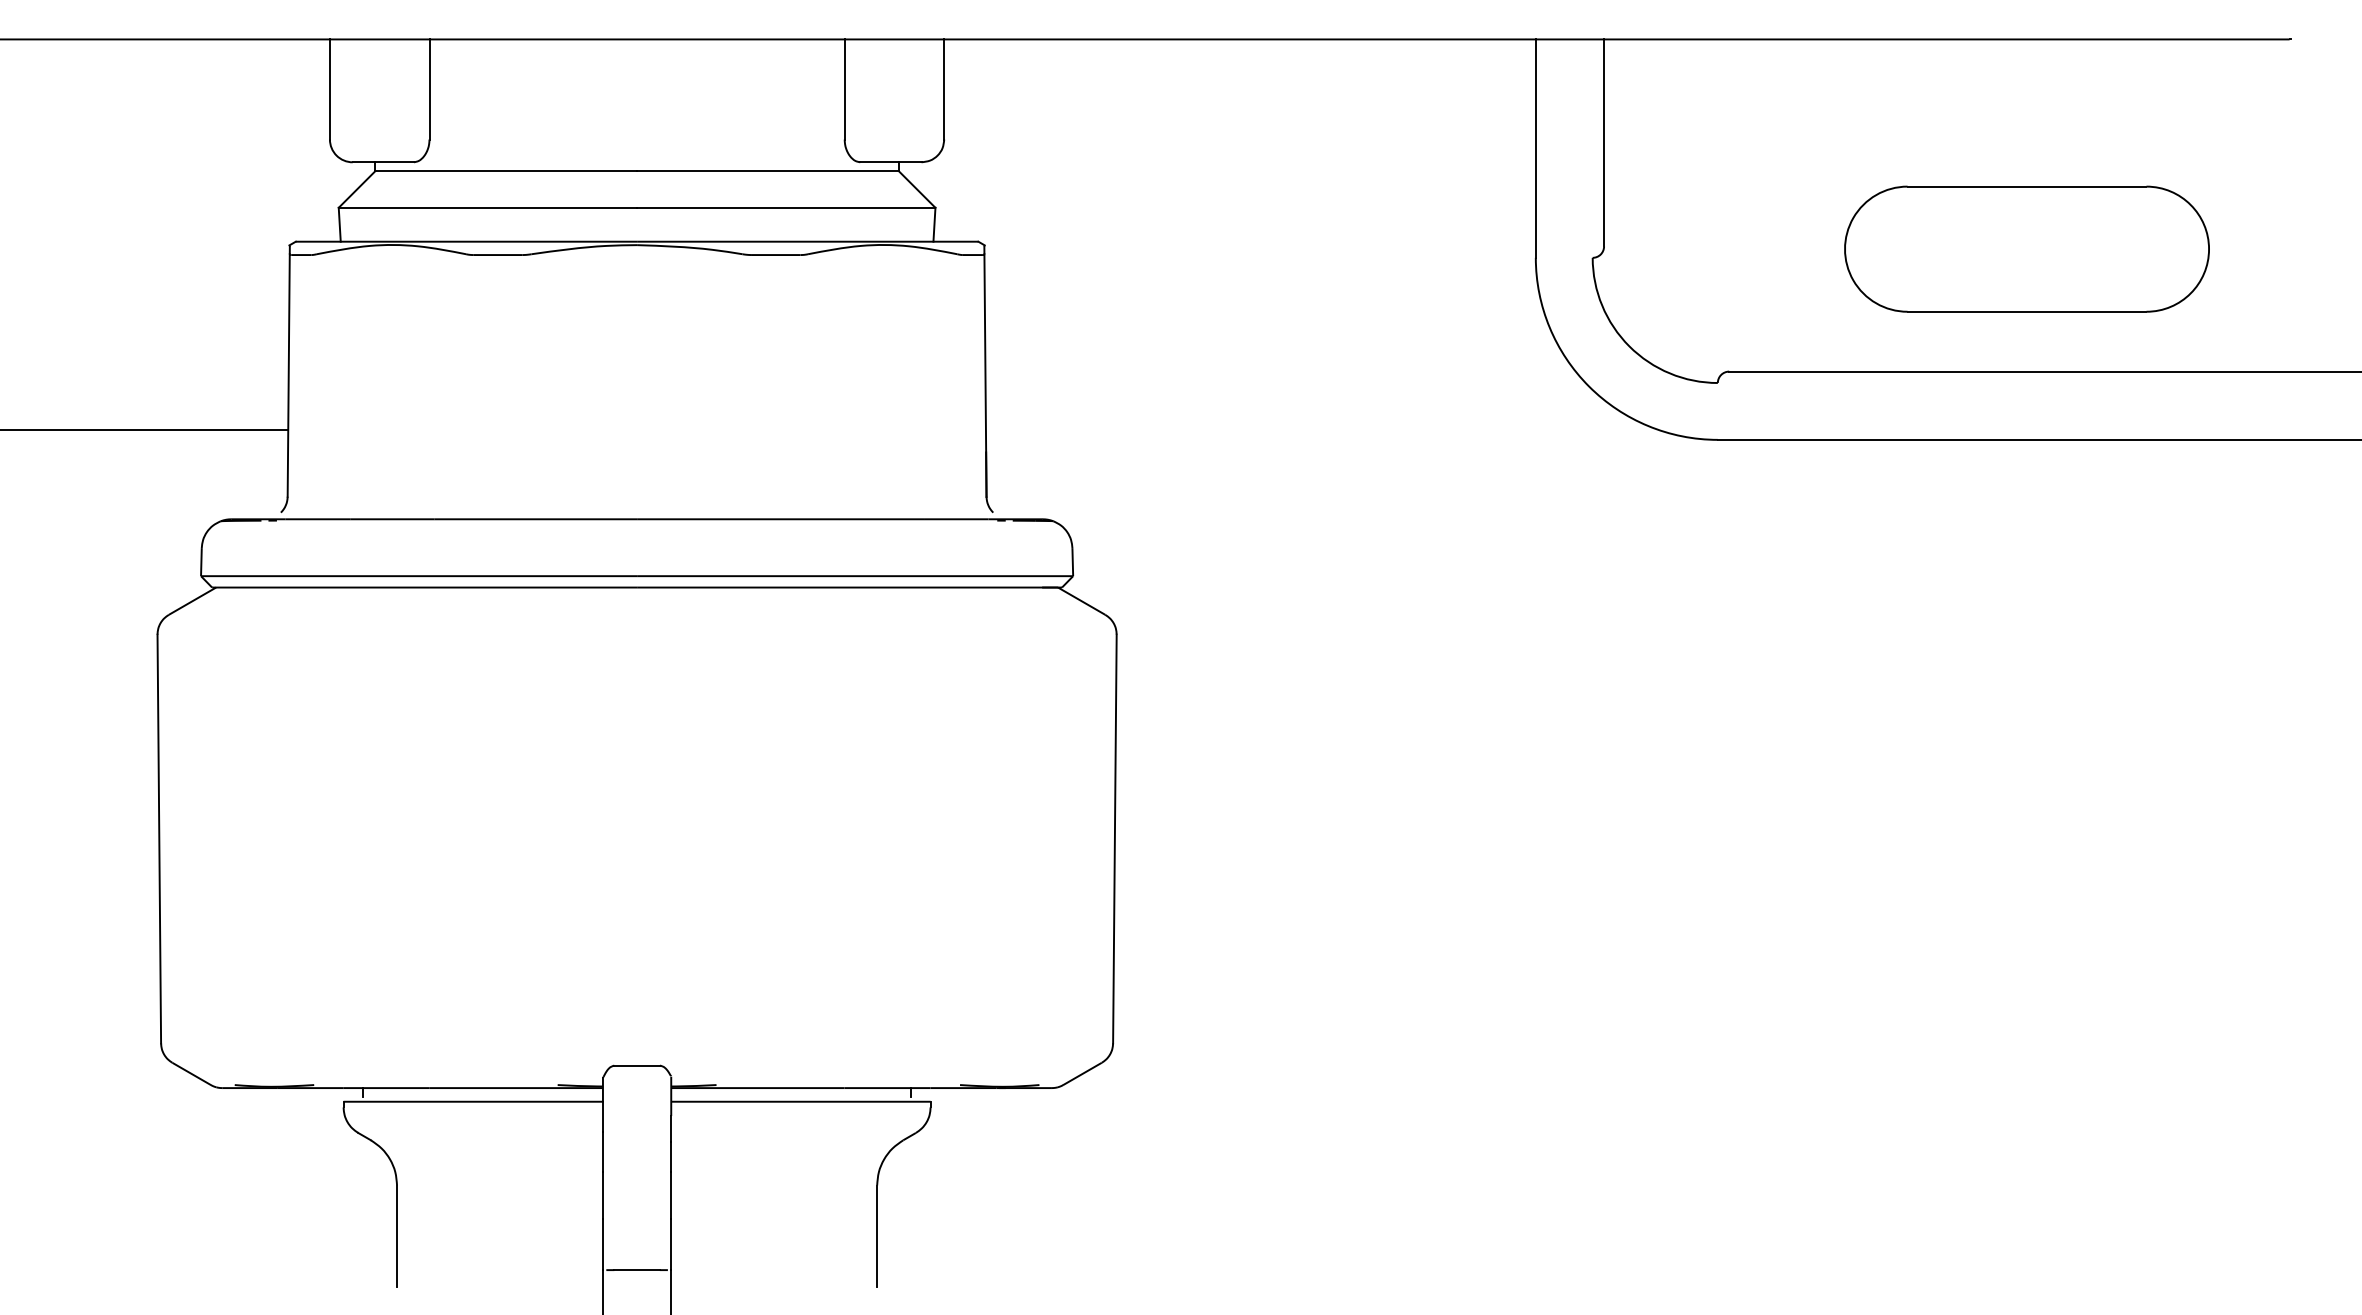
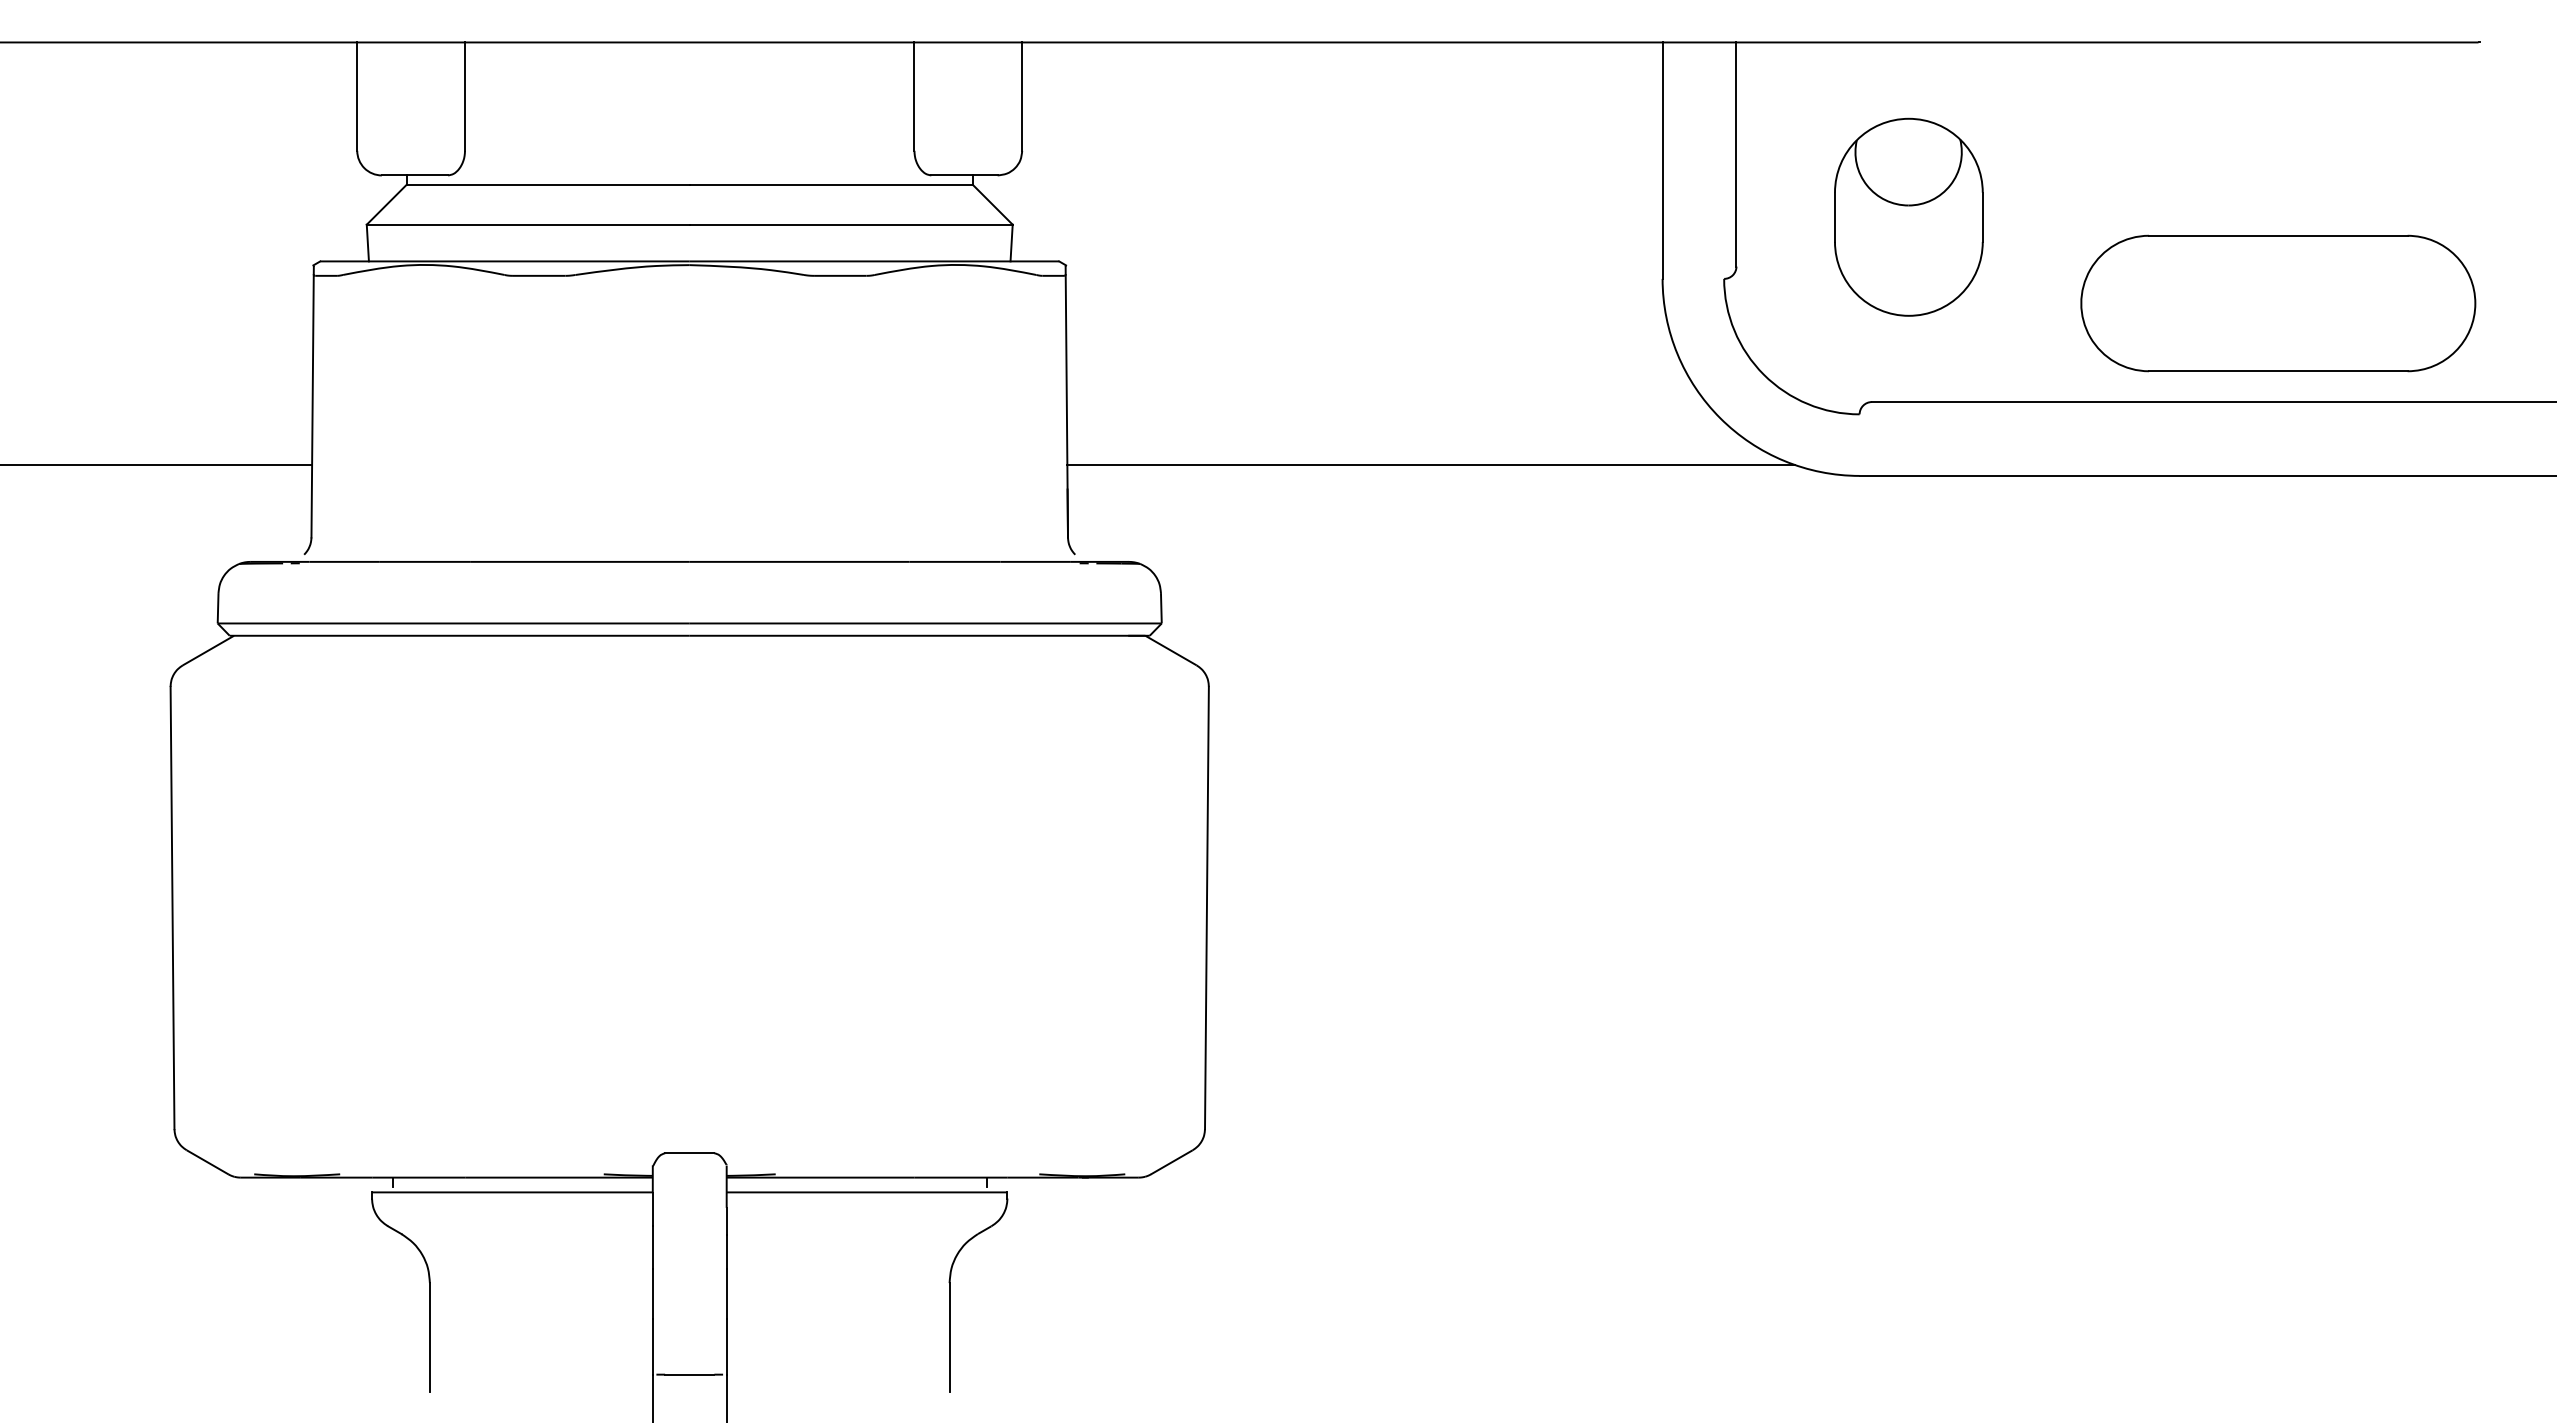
part: (1762, 200) -> (1908, 216), added
part: (2027, 249) -> (2278, 303), moved
line: (1322, 430) -> (1431, 465), added

